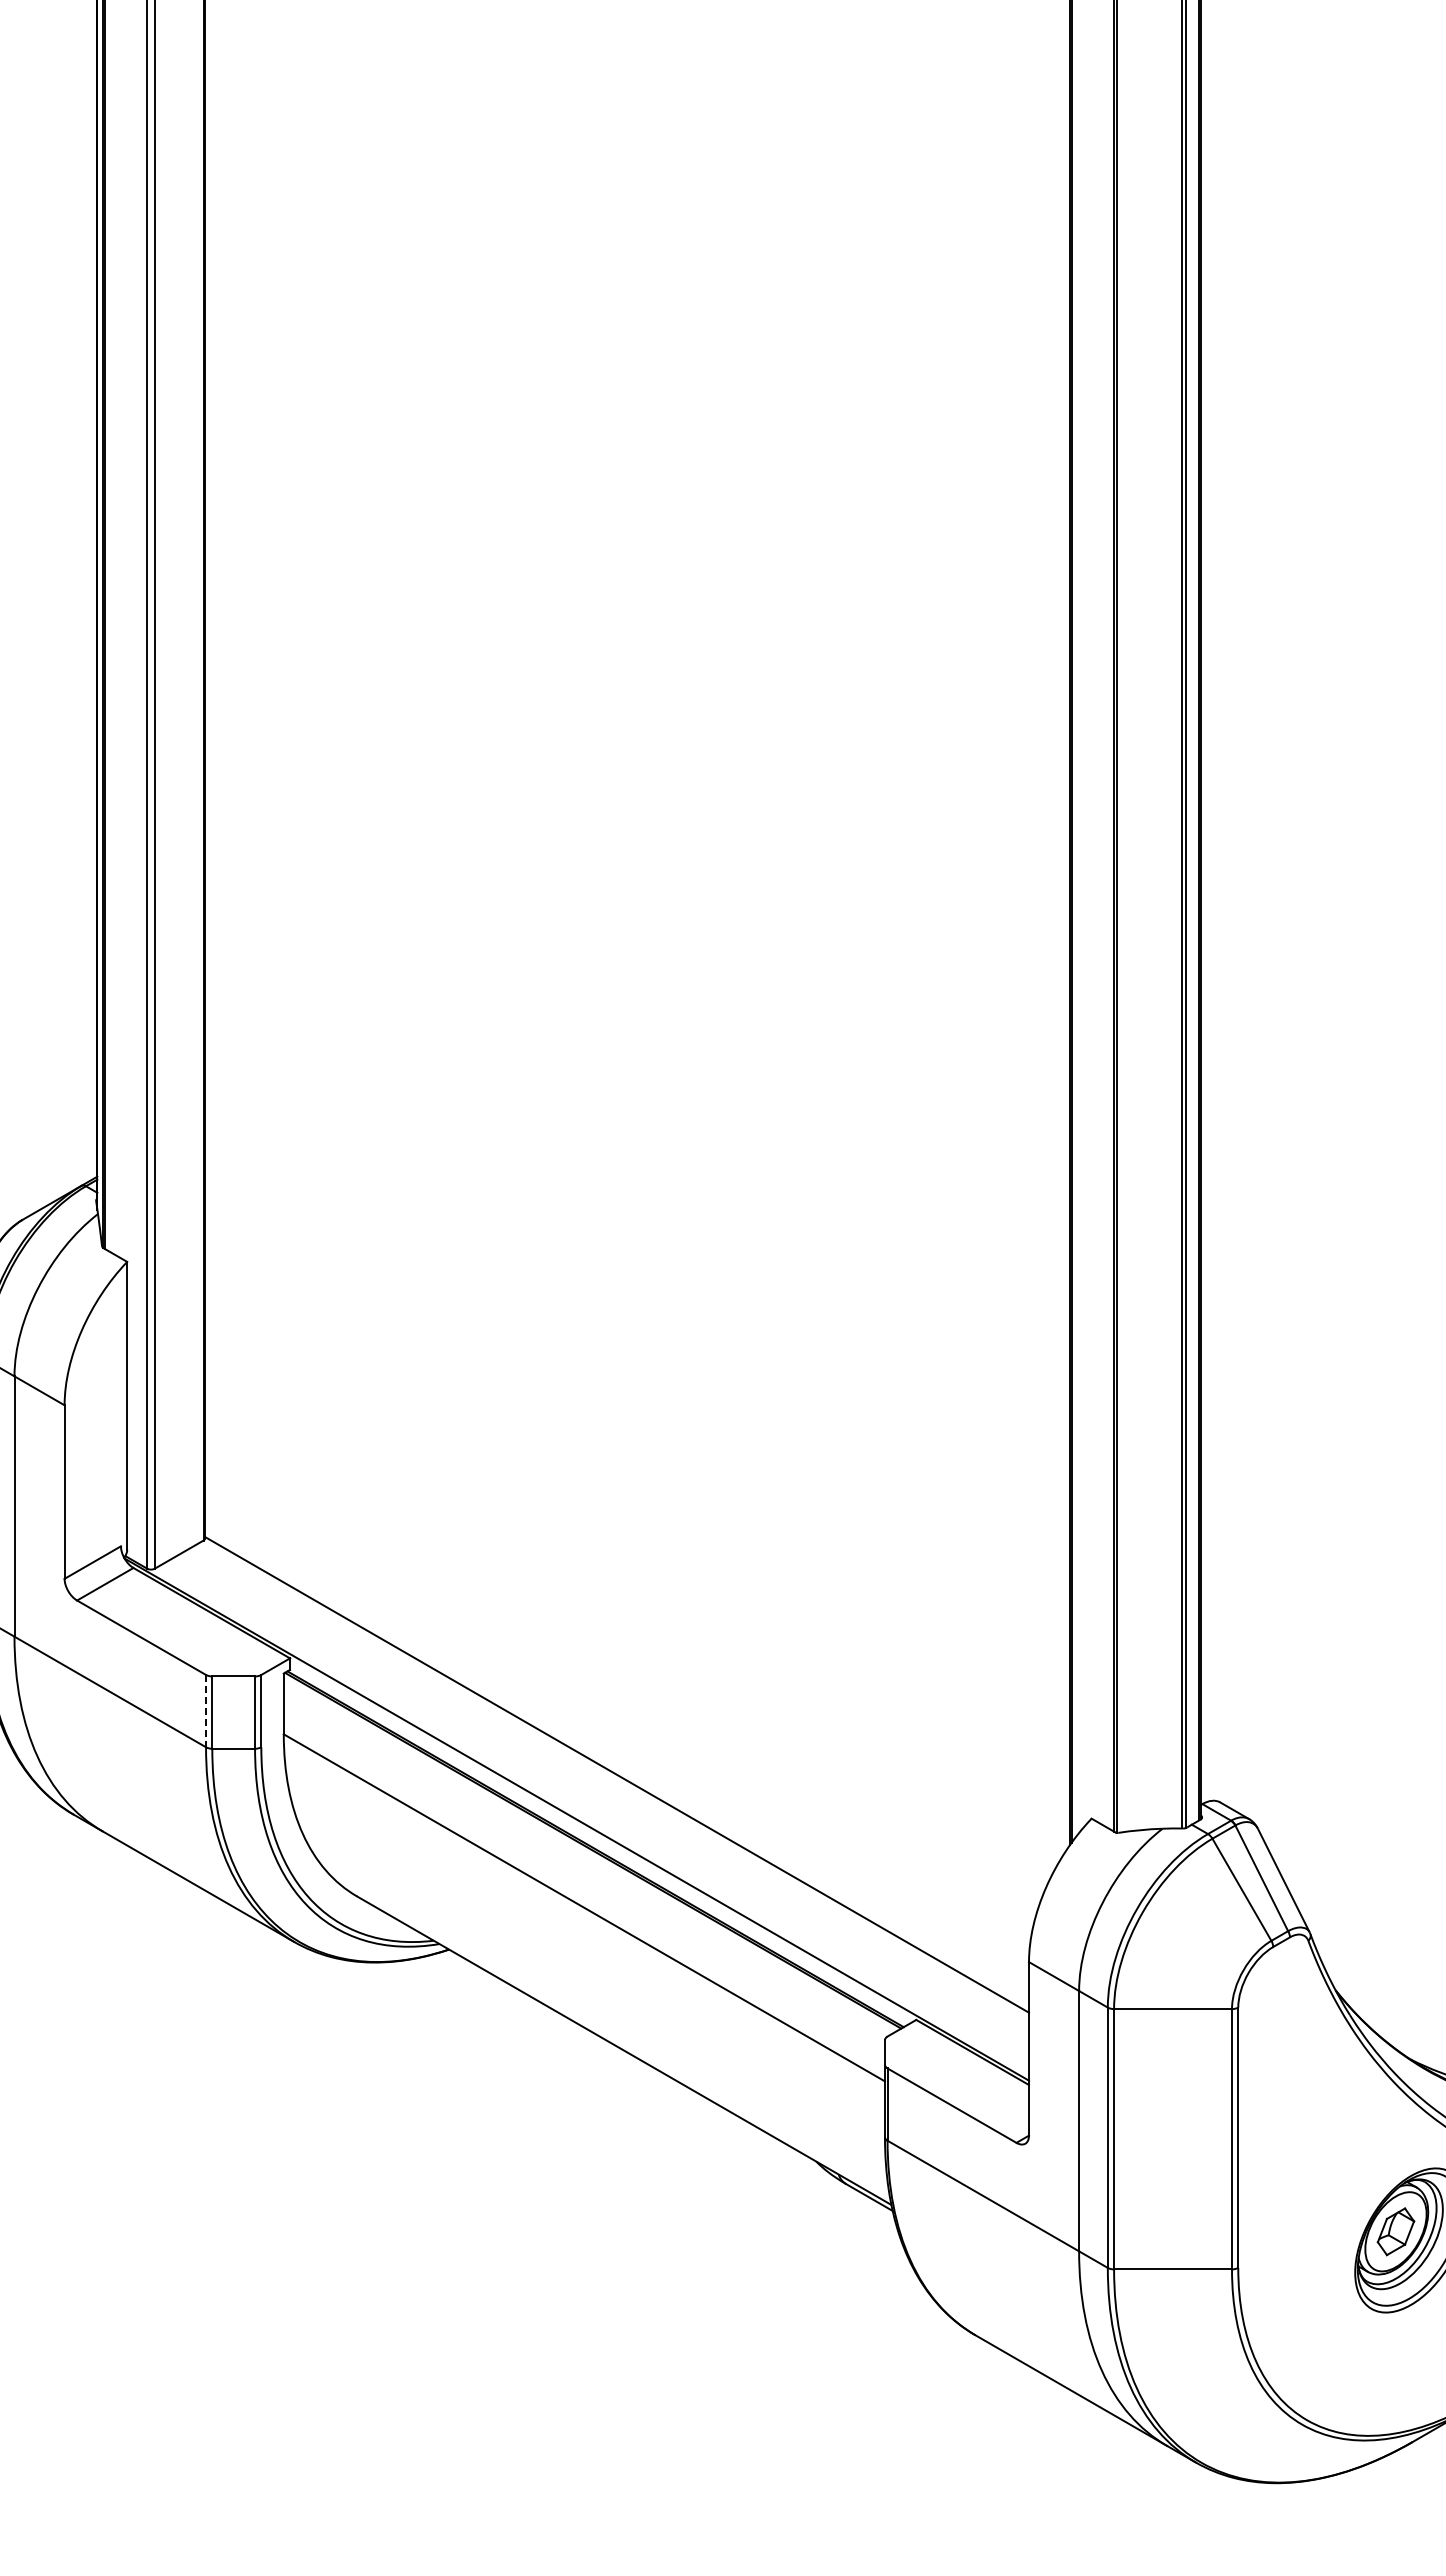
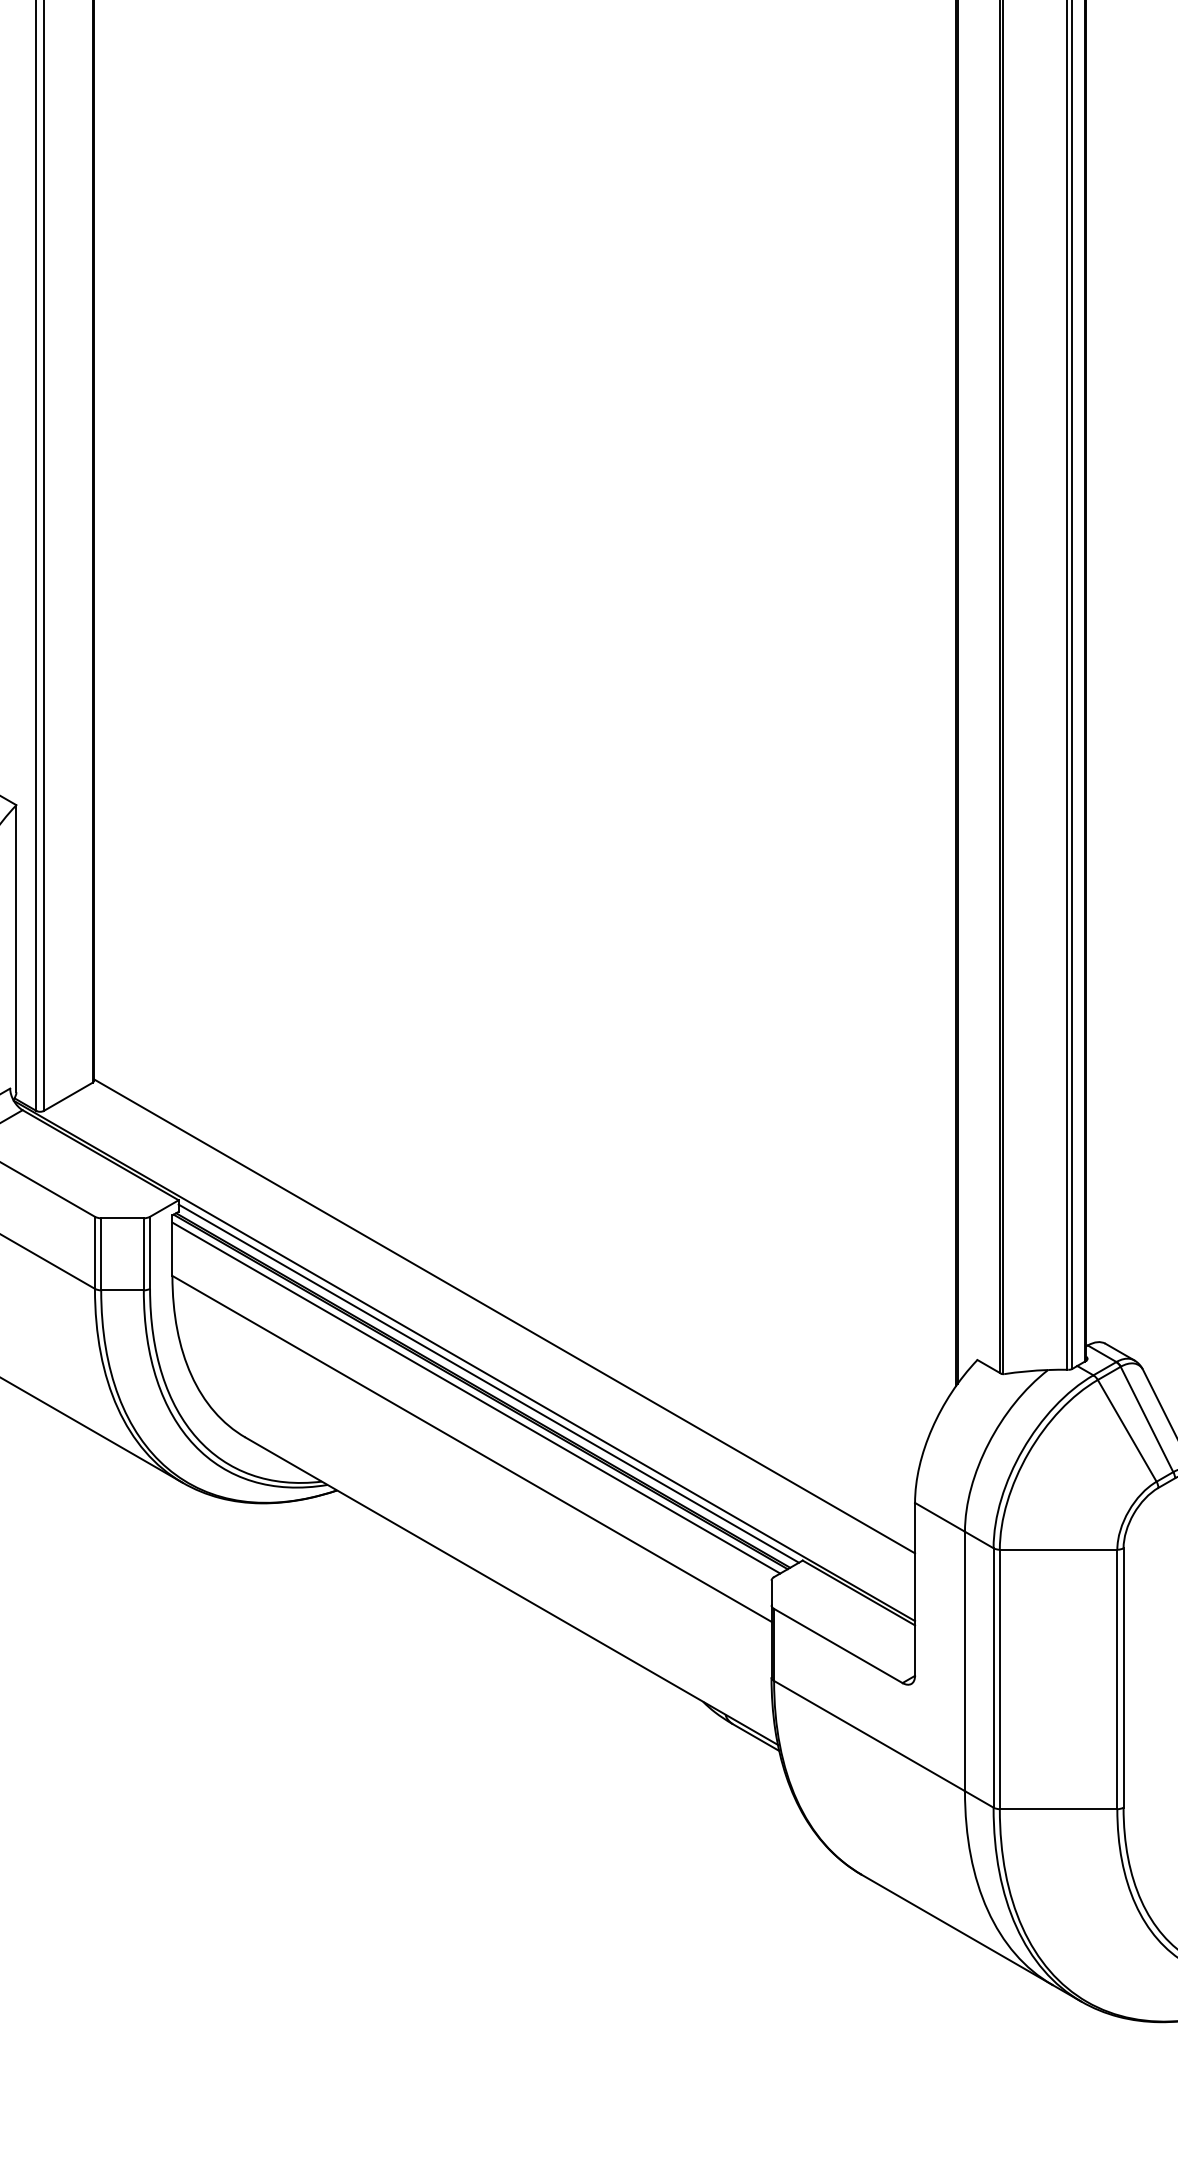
line: (206, 1711) -> (95, 1253), dashed -> solid
line: (601, 1842) -> (489, 1383), added
line: (588, 1856) -> (476, 1397), added

